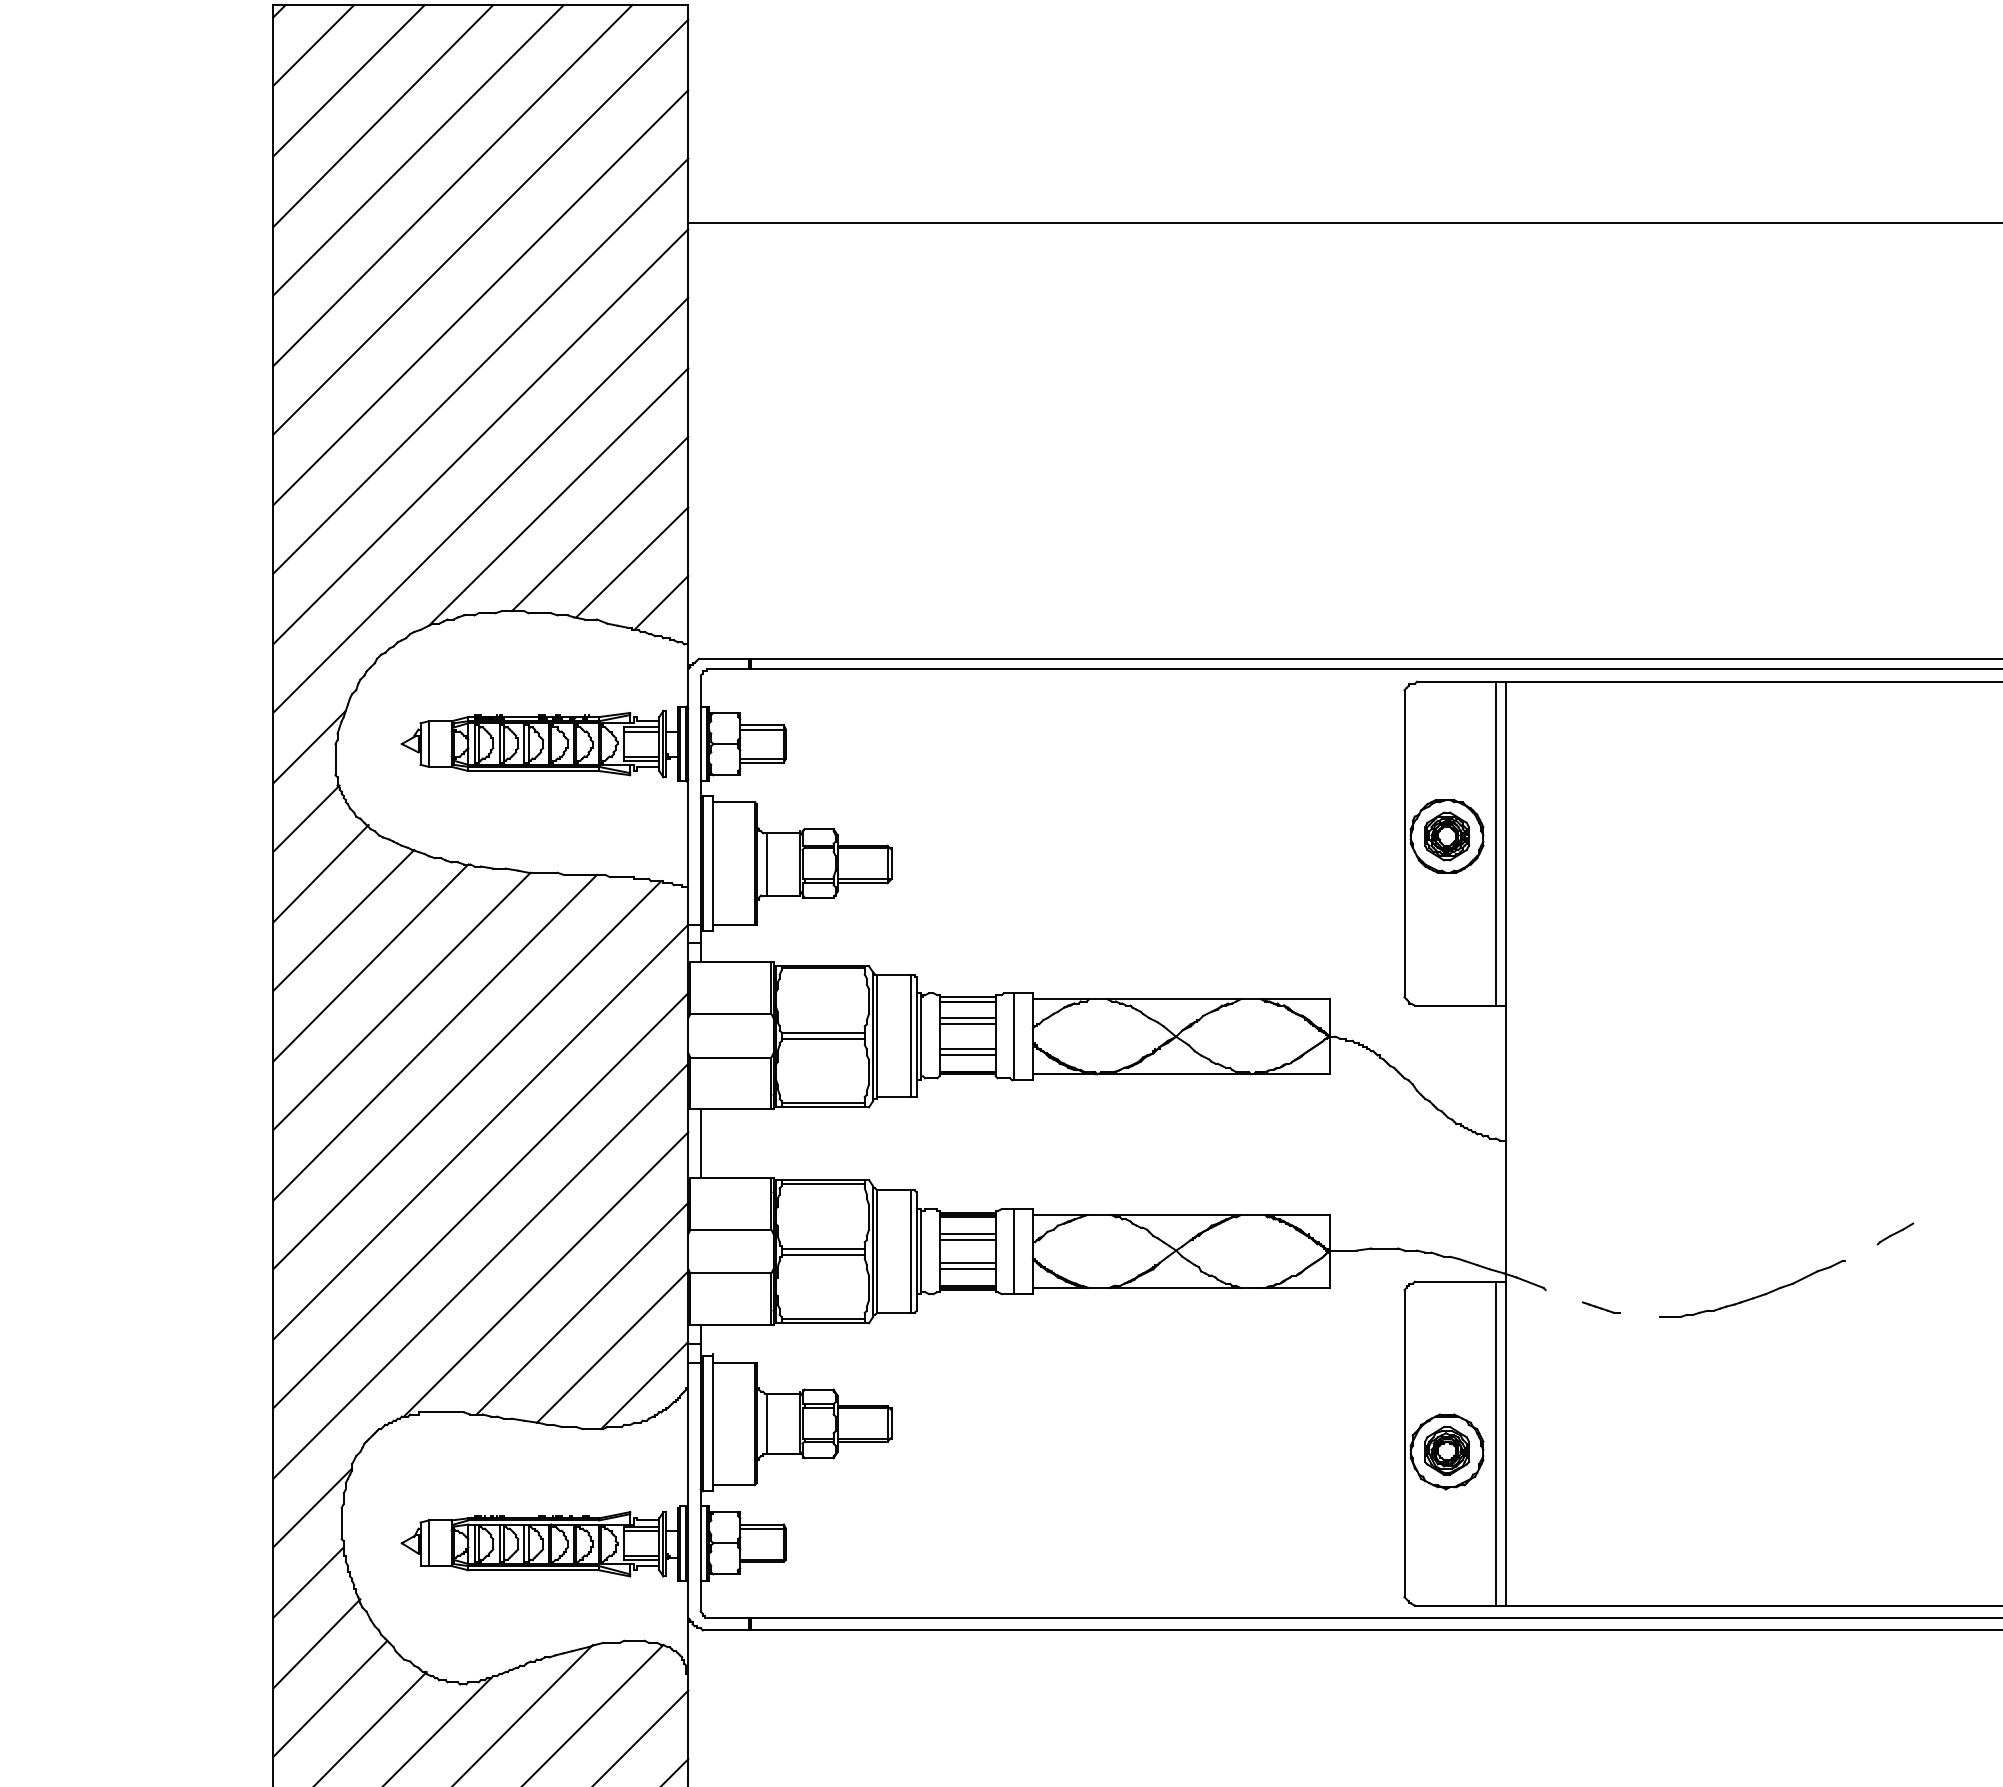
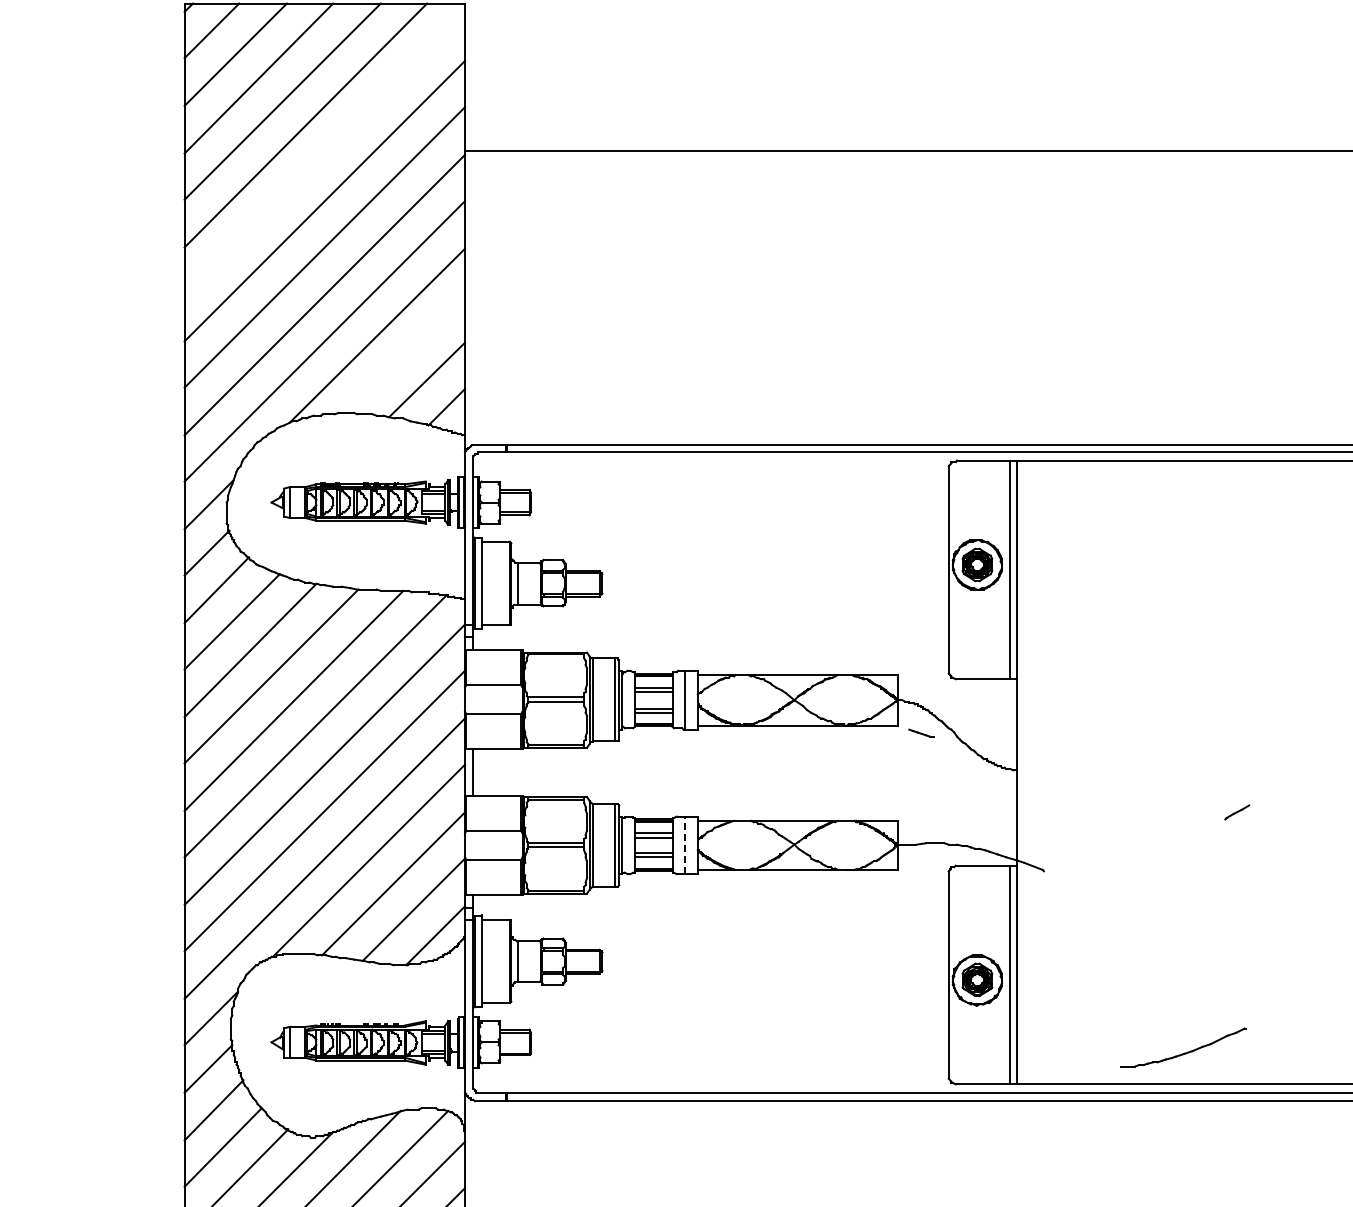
line: (480, 227) -> (324, 153), removed
line: (600, 523) -> (405, 353), removed
line: (1895, 1234) -> (1237, 812), moved
line: (1014, 1251) -> (685, 845), solid -> dashed
part: (1752, 1288) -> (1183, 1047), moved
line: (1601, 1306) -> (921, 732), moved

